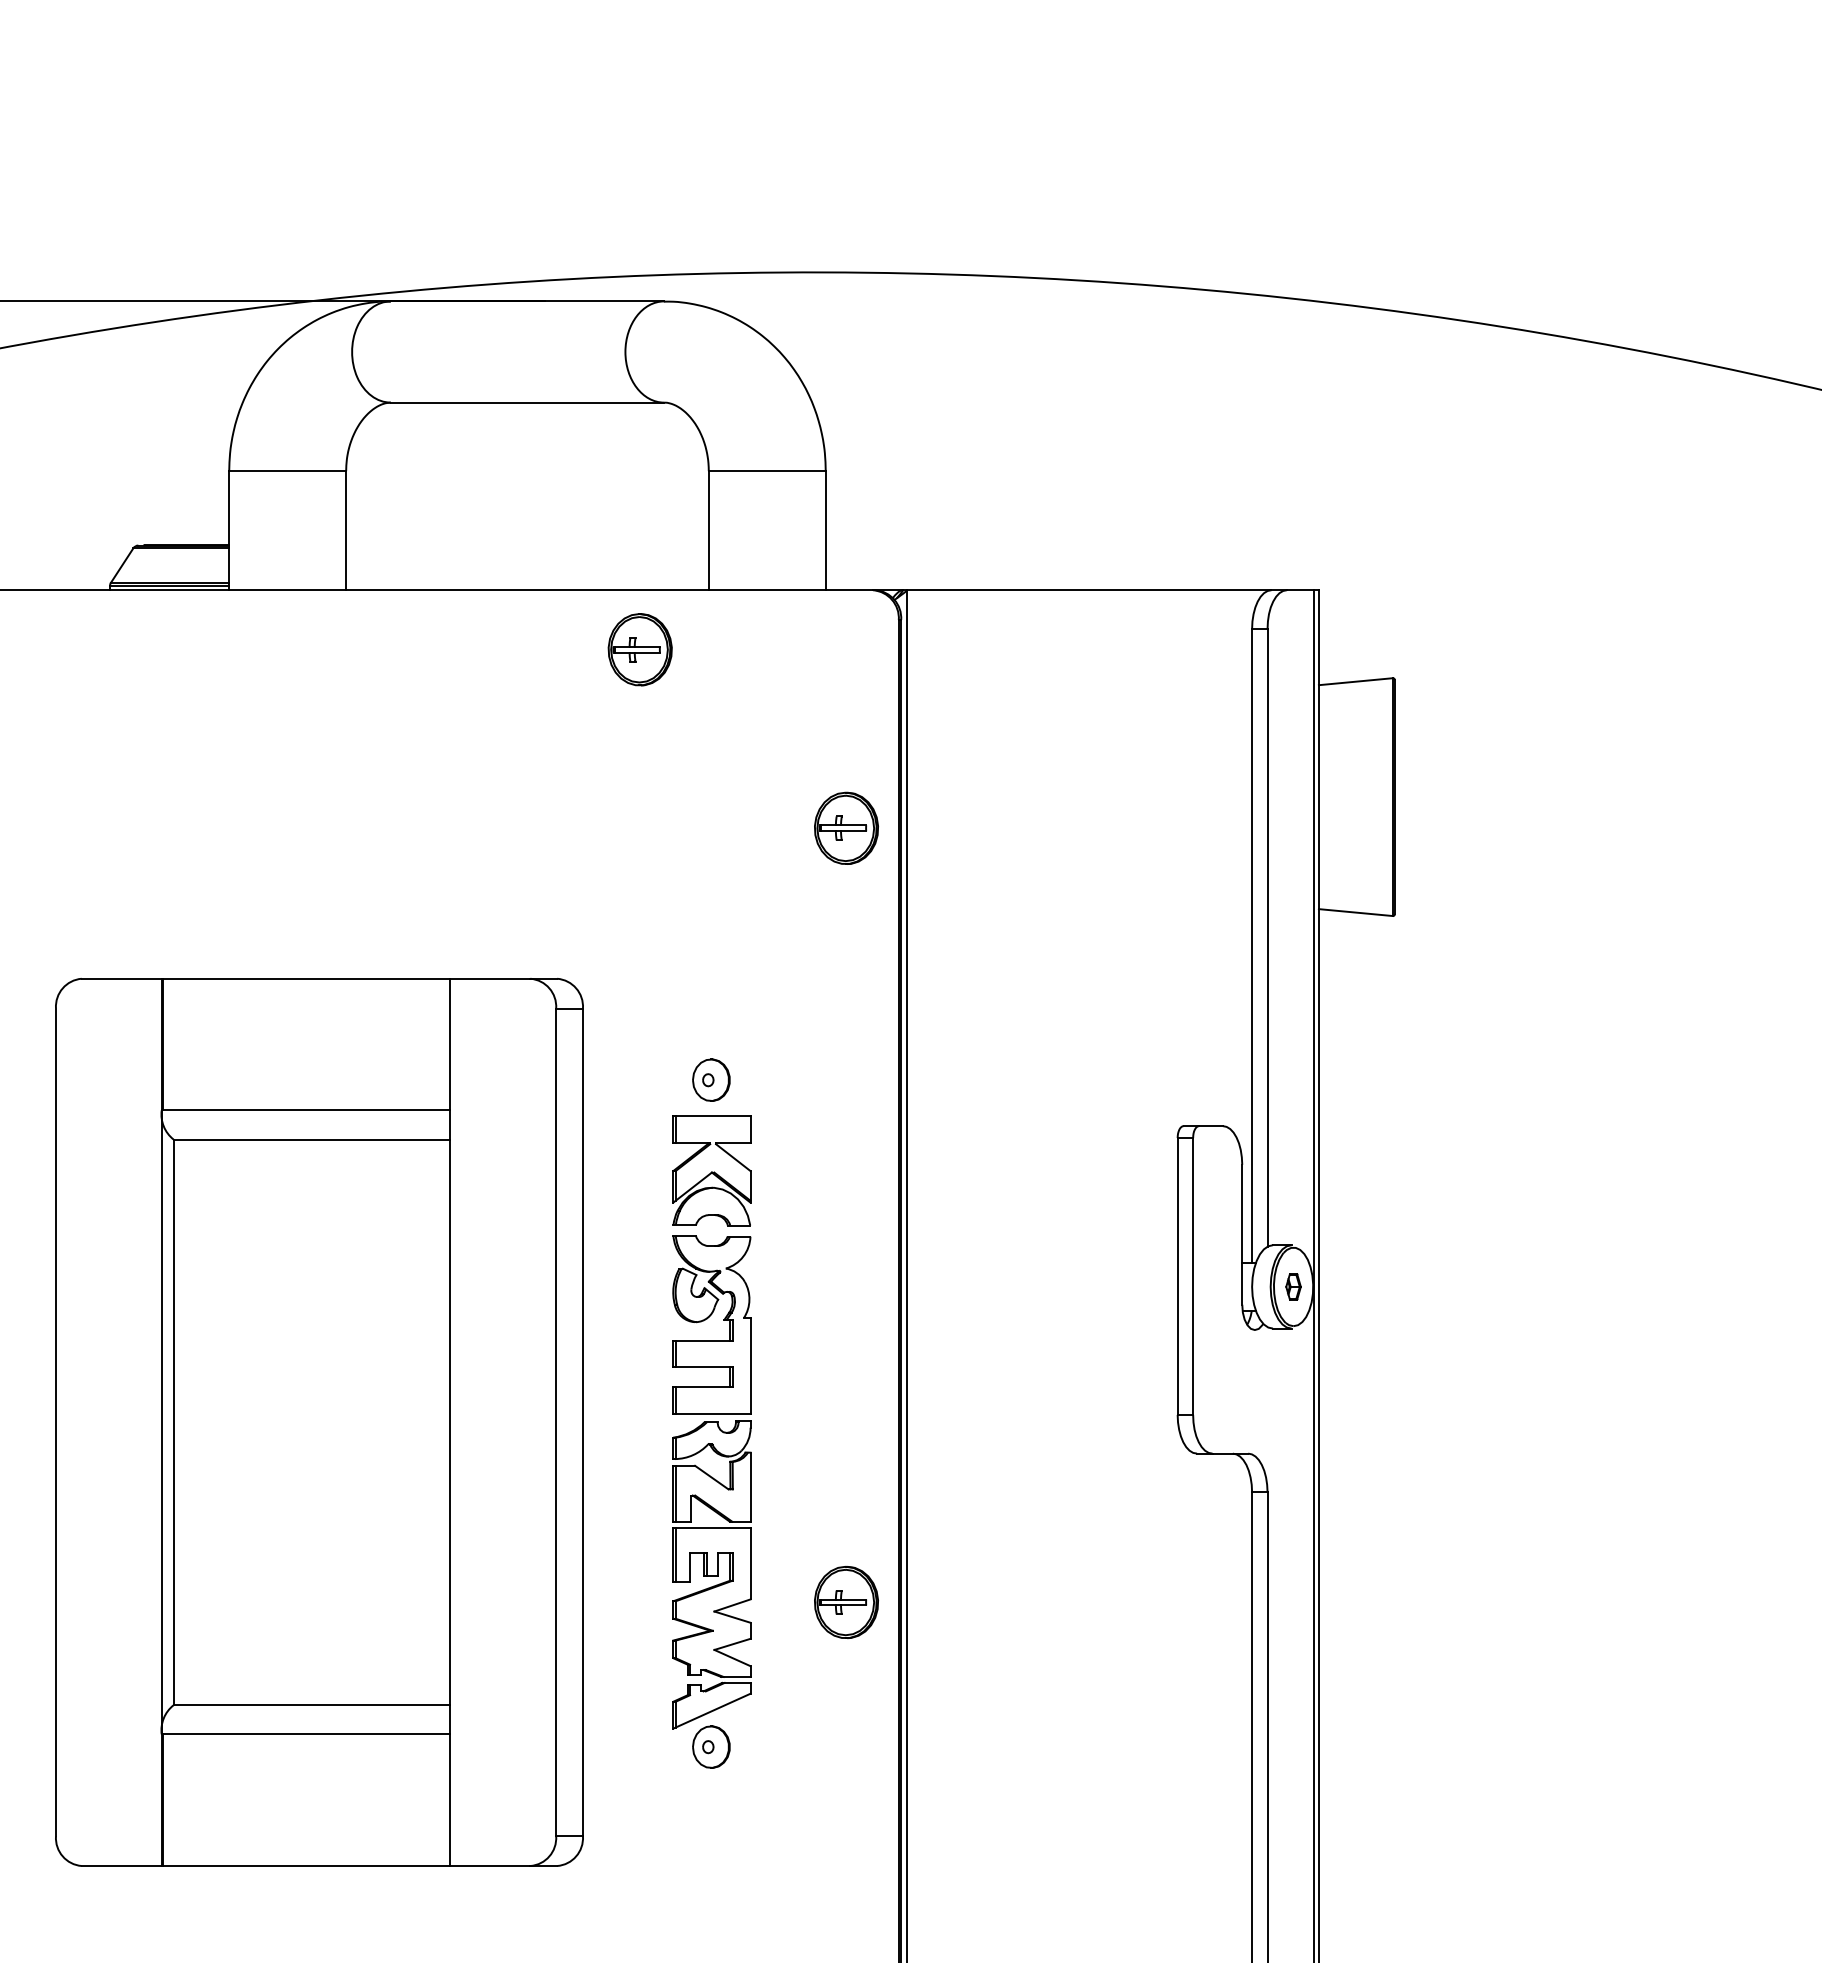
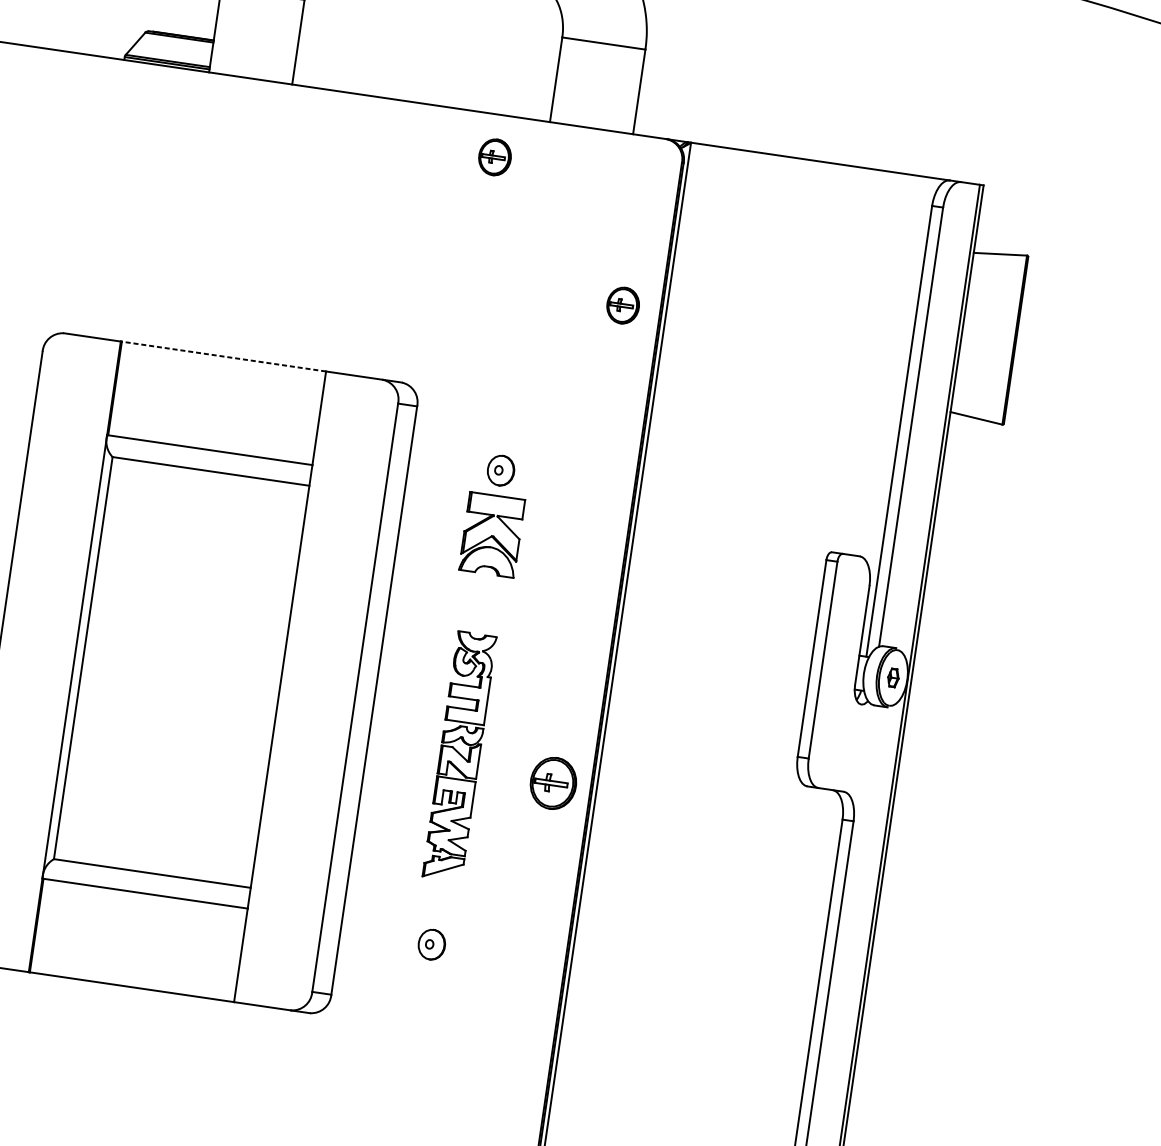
part: (639, 649) -> (494, 157), size x0.7
part: (846, 827) -> (623, 305), size x0.7
line: (306, 978) -> (223, 356), solid -> dashed
part: (711, 1482) -> (459, 756), size x0.7
part: (846, 1602) -> (553, 783), moved

